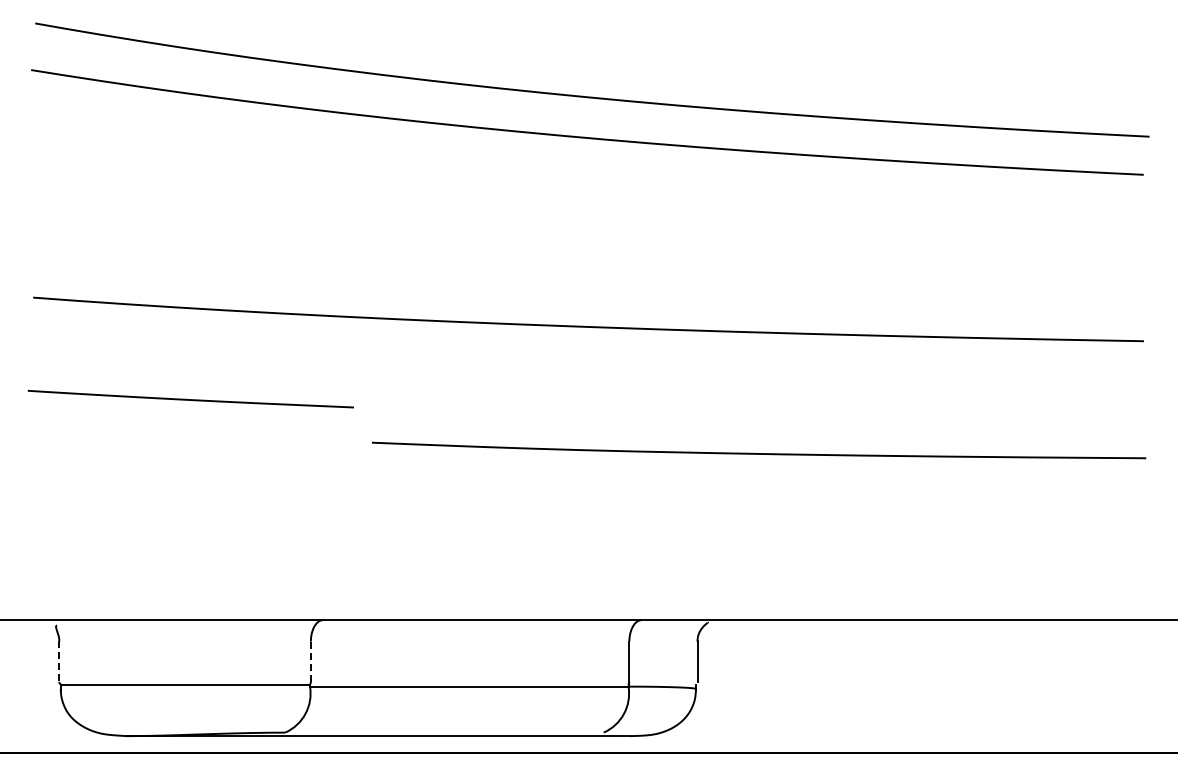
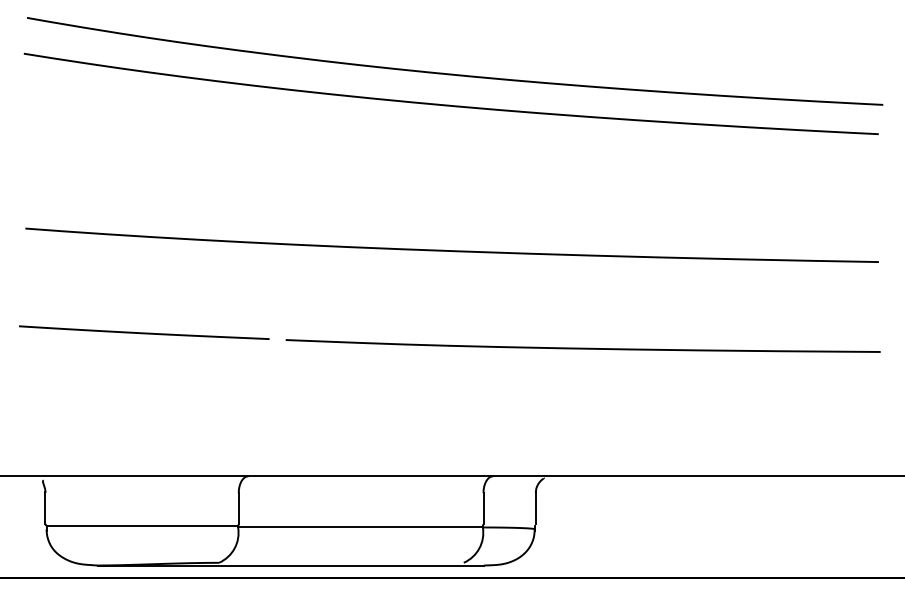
line: (190, 399) -> (143, 332), moved
line: (59, 661) -> (45, 508), dashed -> solid
line: (310, 661) -> (238, 508), dashed -> solid

